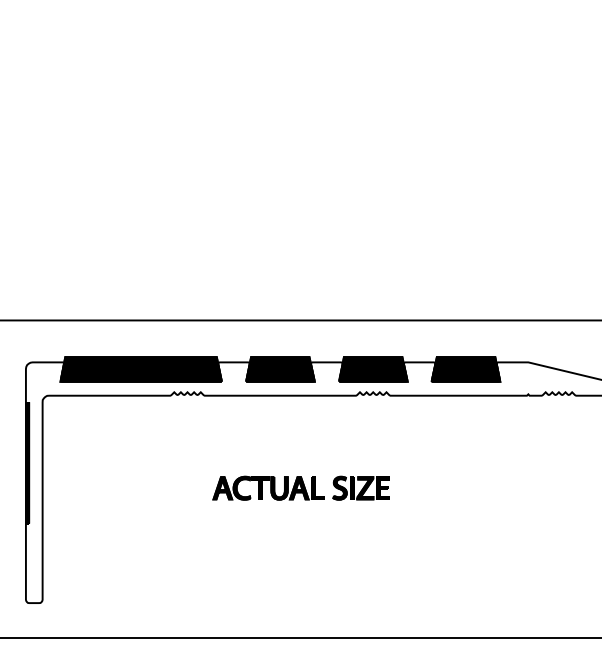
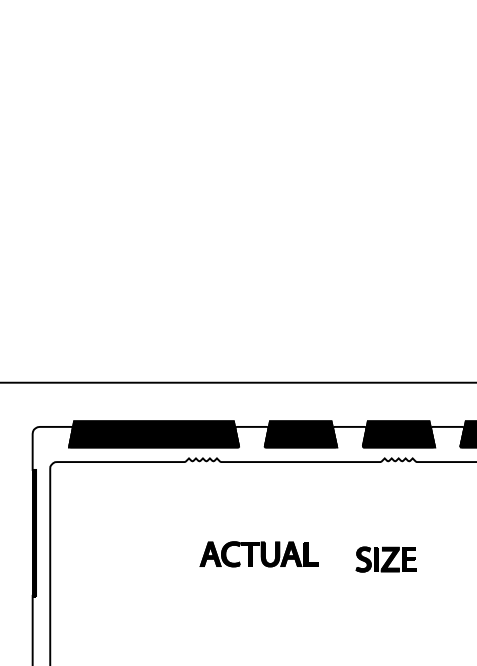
part: (268, 487) -> (258, 553), moved

